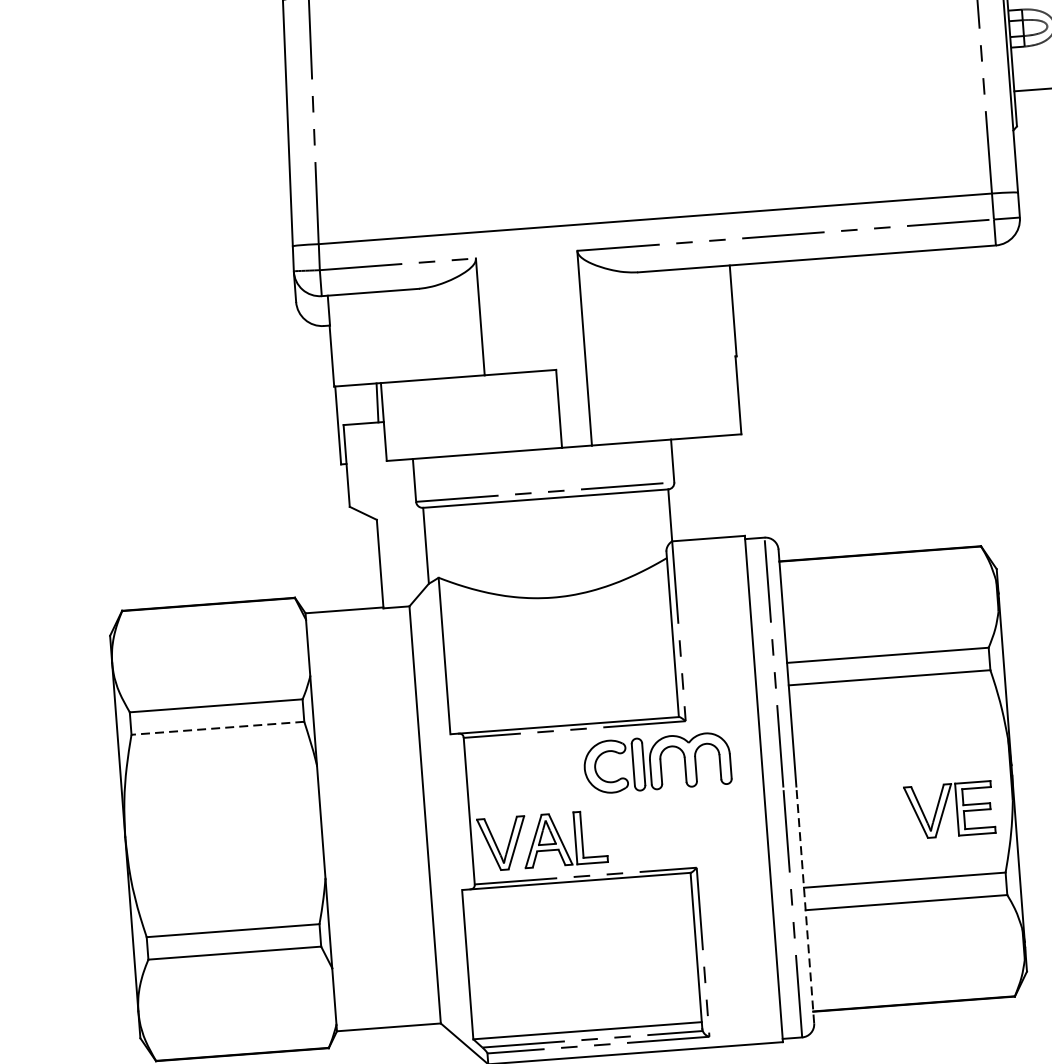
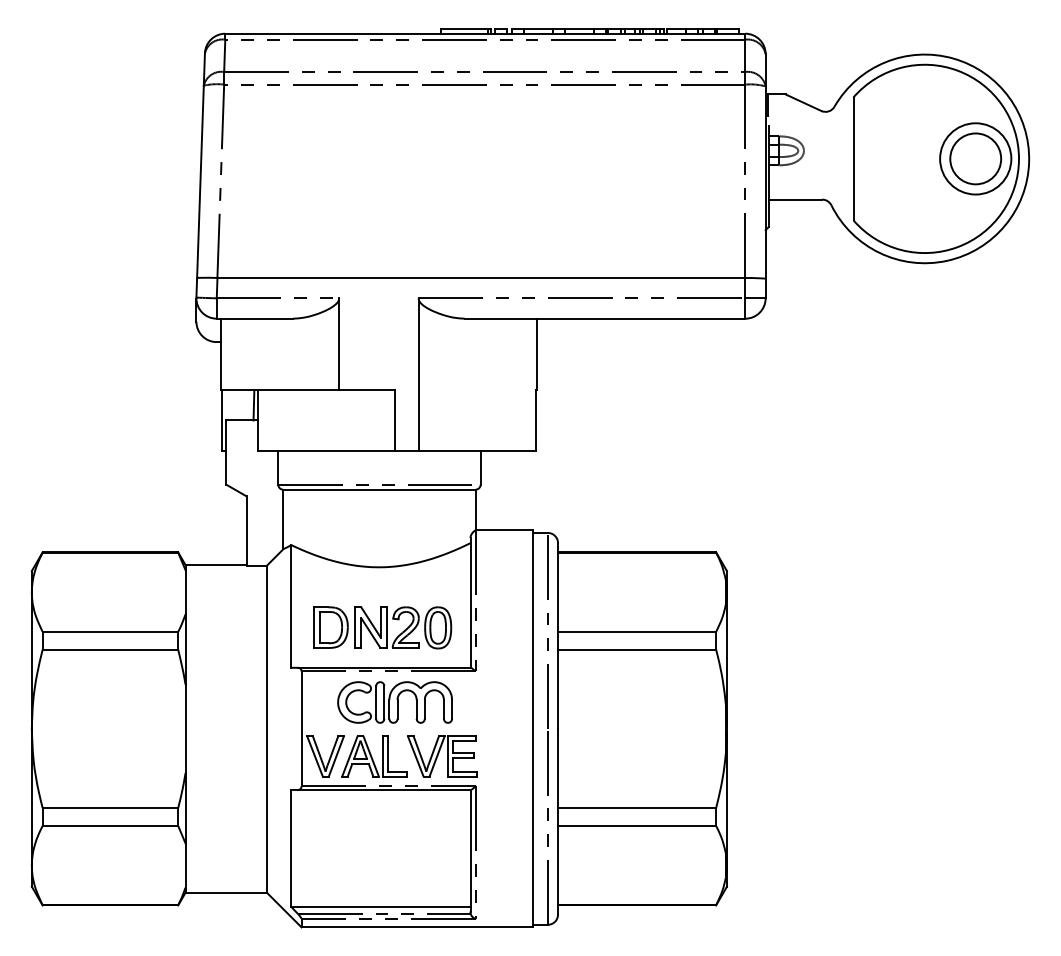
part: (562, 674) -> (382, 627), added
line: (217, 728) -> (110, 649), dashed -> solid
part: (656, 763) -> (394, 702), moved
part: (950, 810) -> (442, 756), moved
line: (805, 904) -> (558, 821), dashed -> solid

